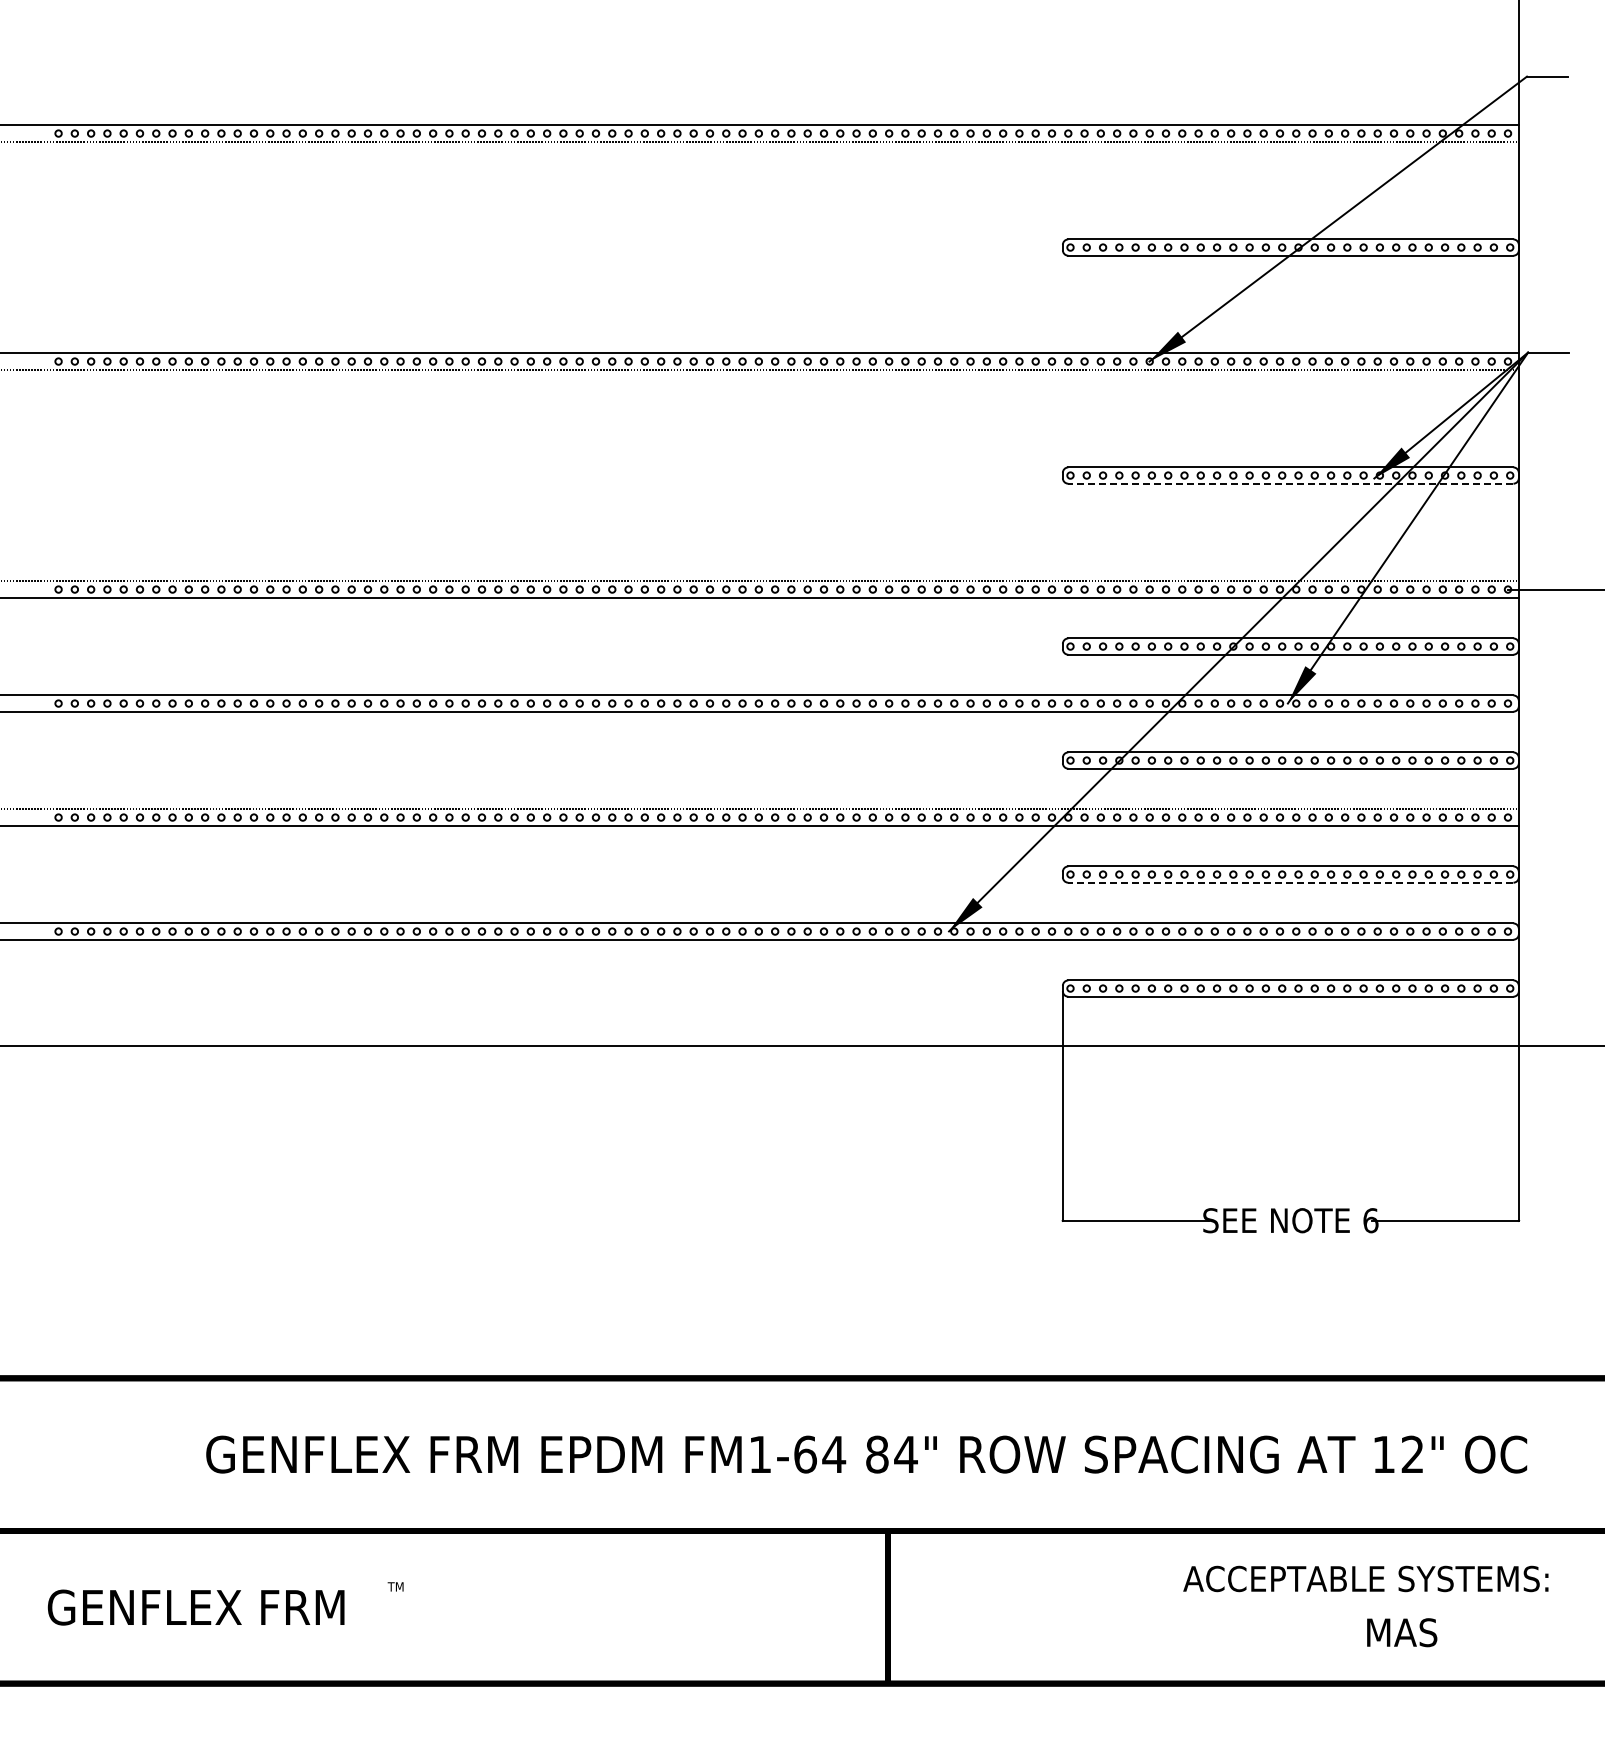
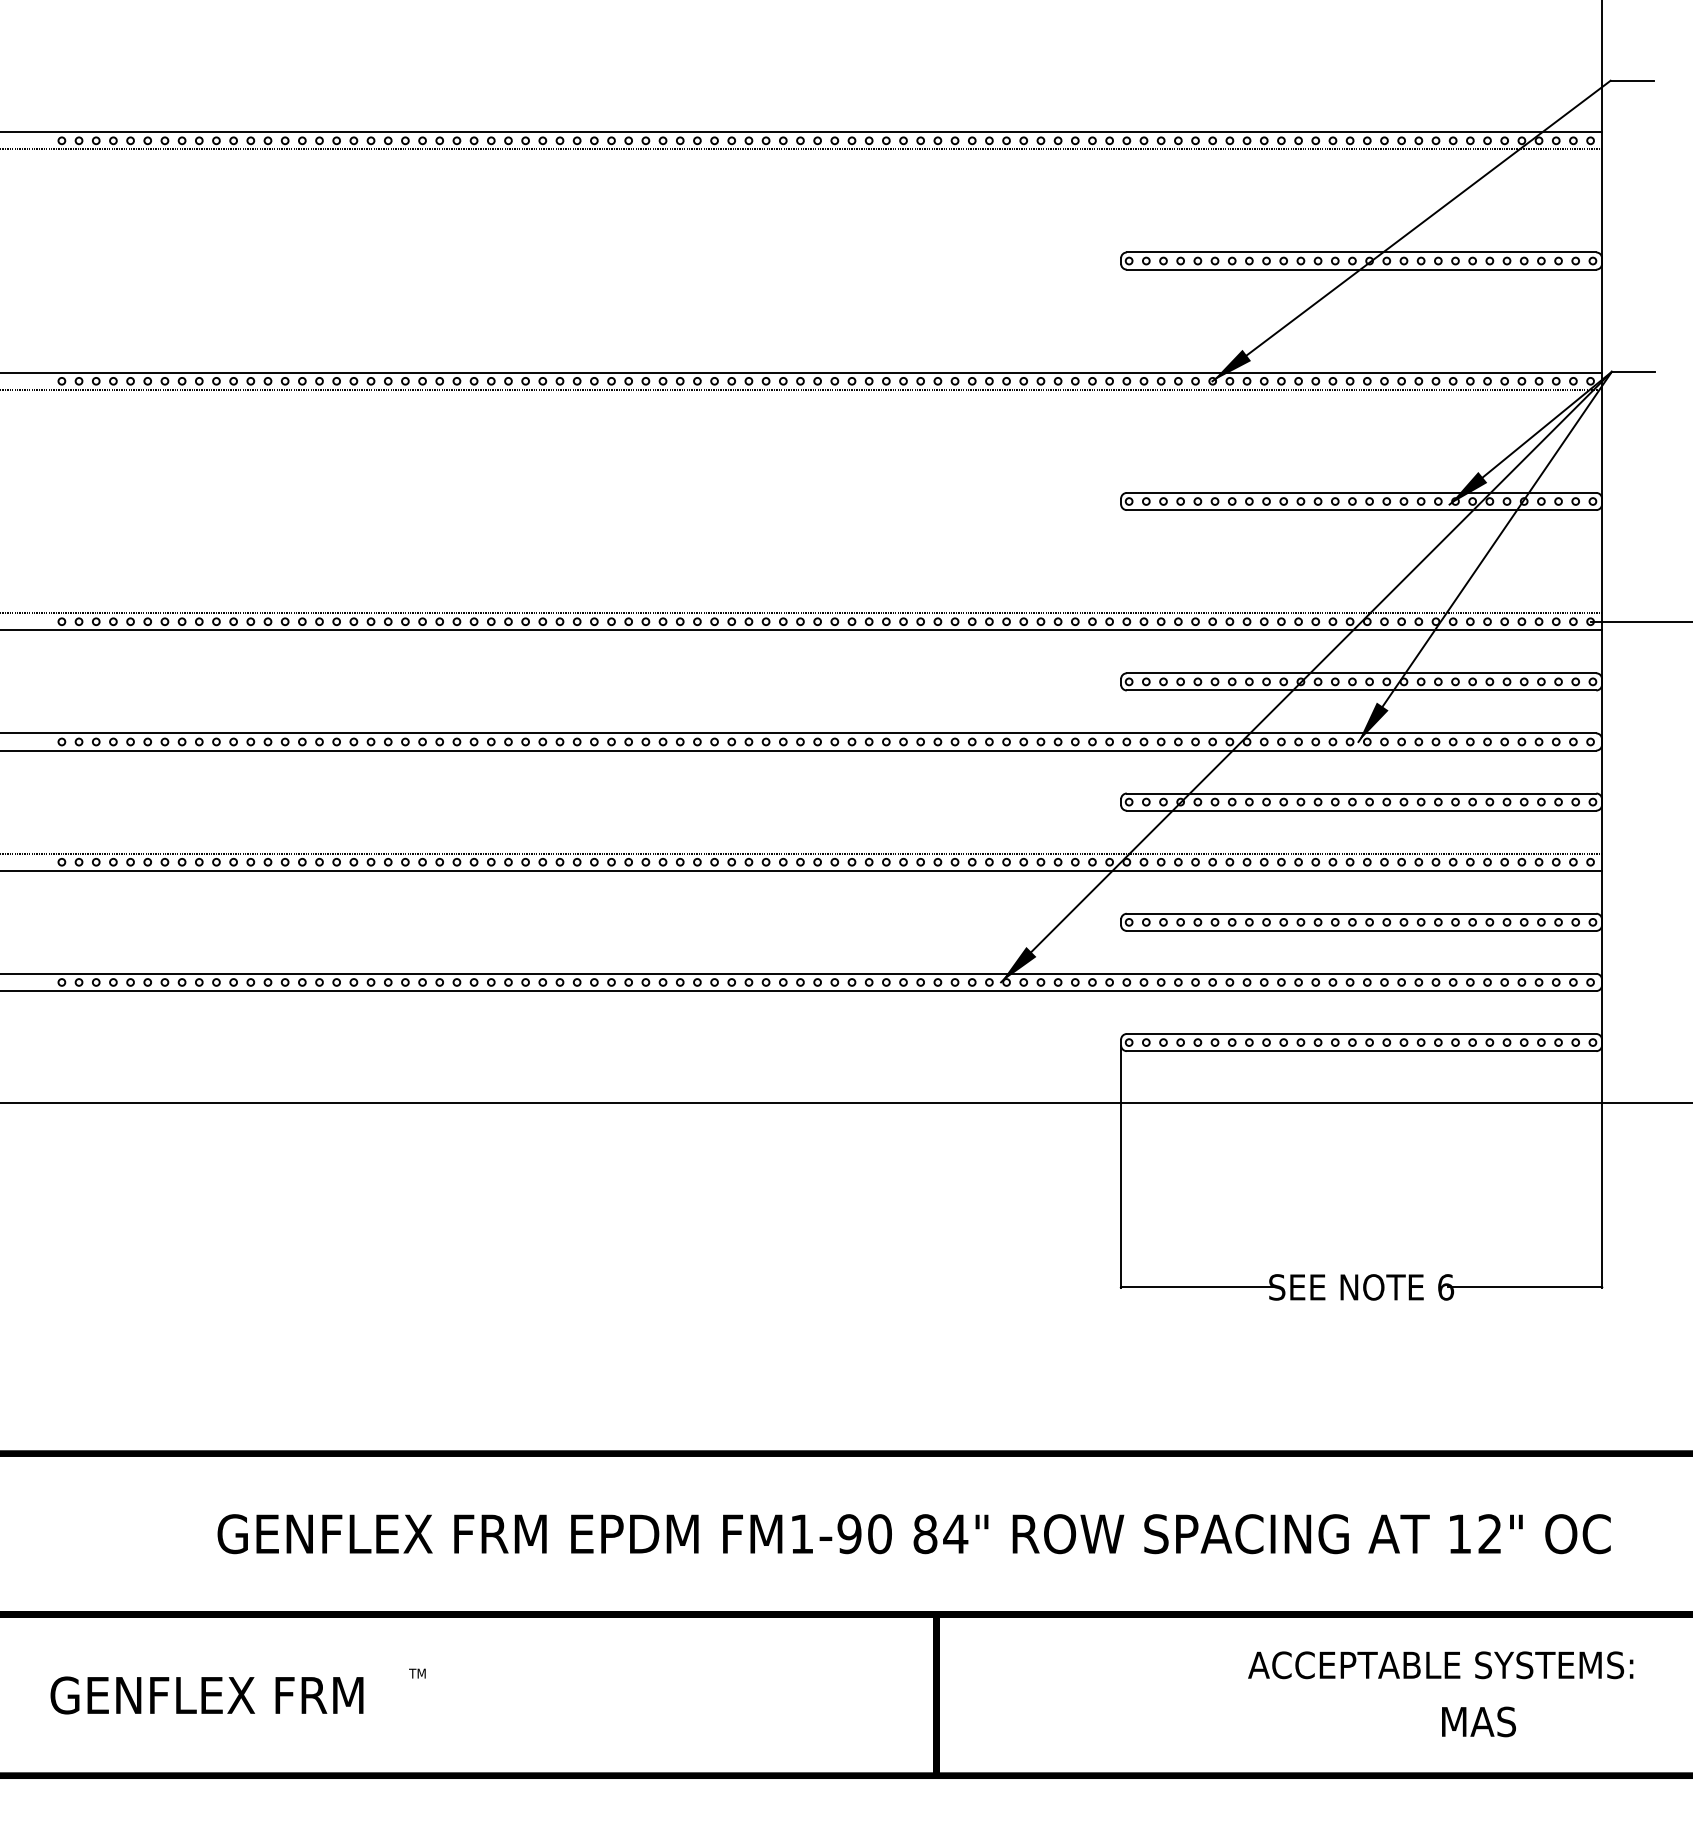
line: (1290, 483) -> (1361, 509), dashed -> solid
line: (1290, 882) -> (1361, 930), dashed -> solid
text: (820, 1454) -> (865, 1533), FM1-64 -> FM1-90

